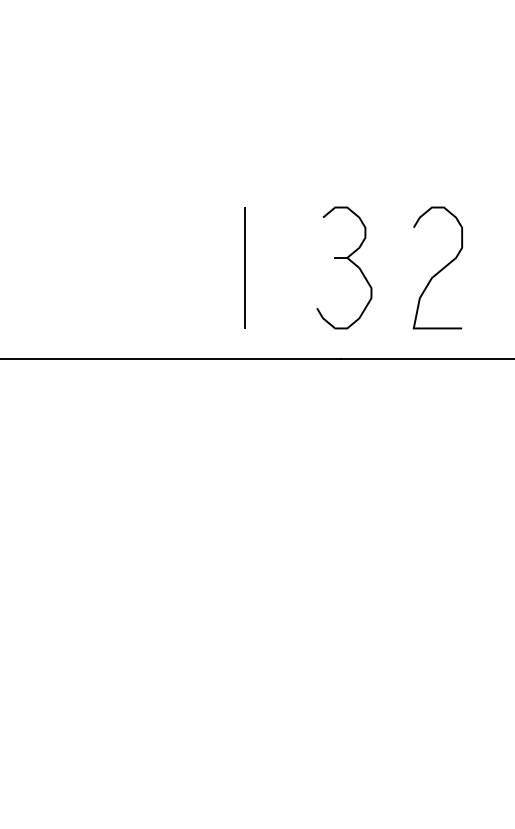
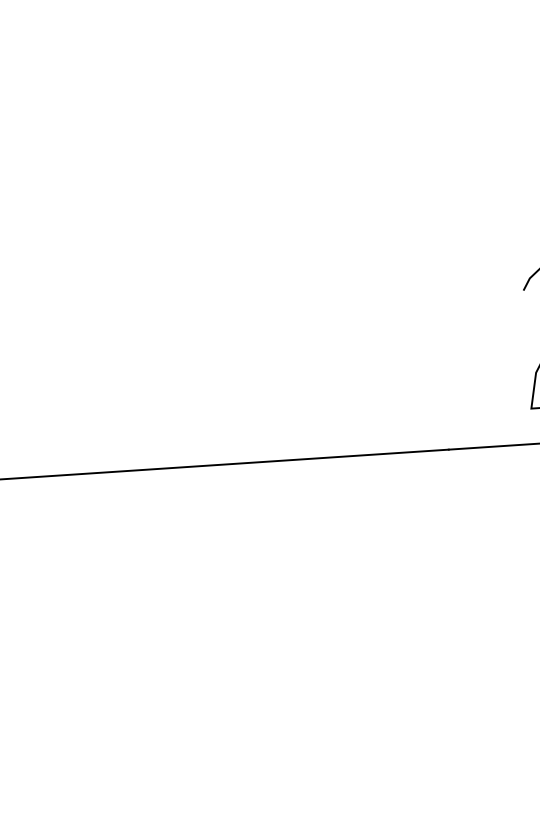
part: (348, 260) -> (449, 334), removed
line: (244, 267) -> (328, 350), removed

